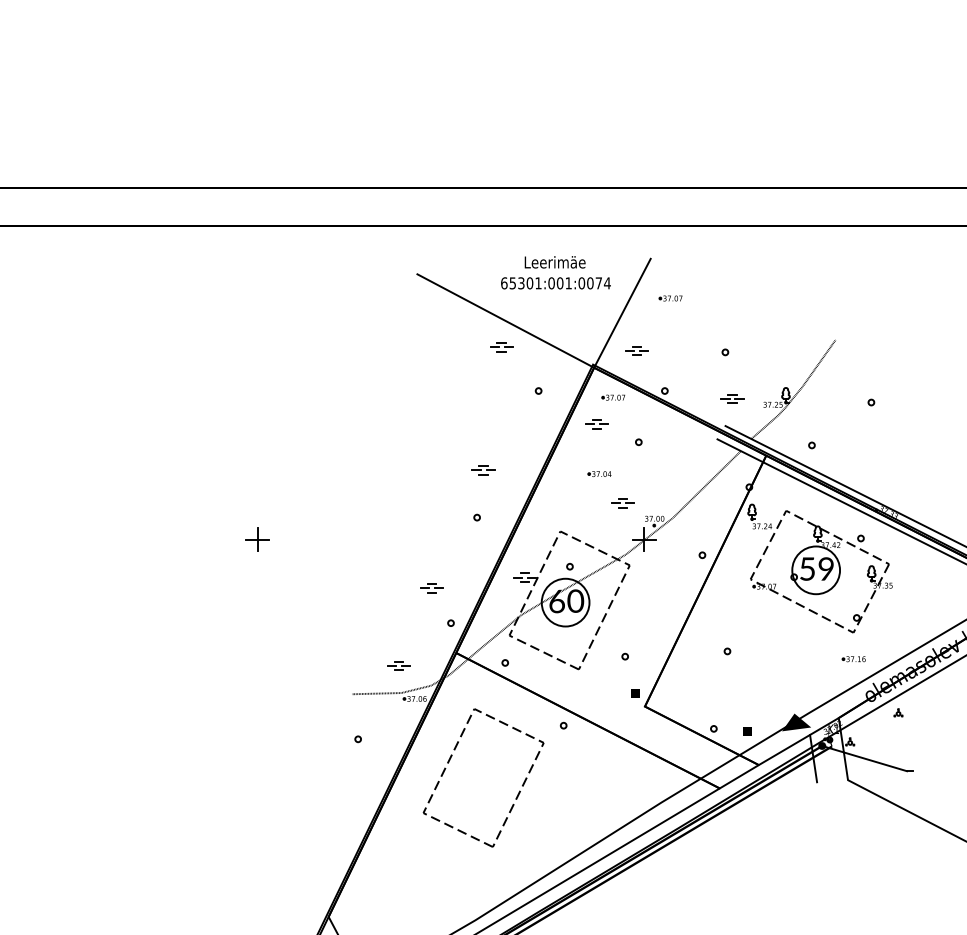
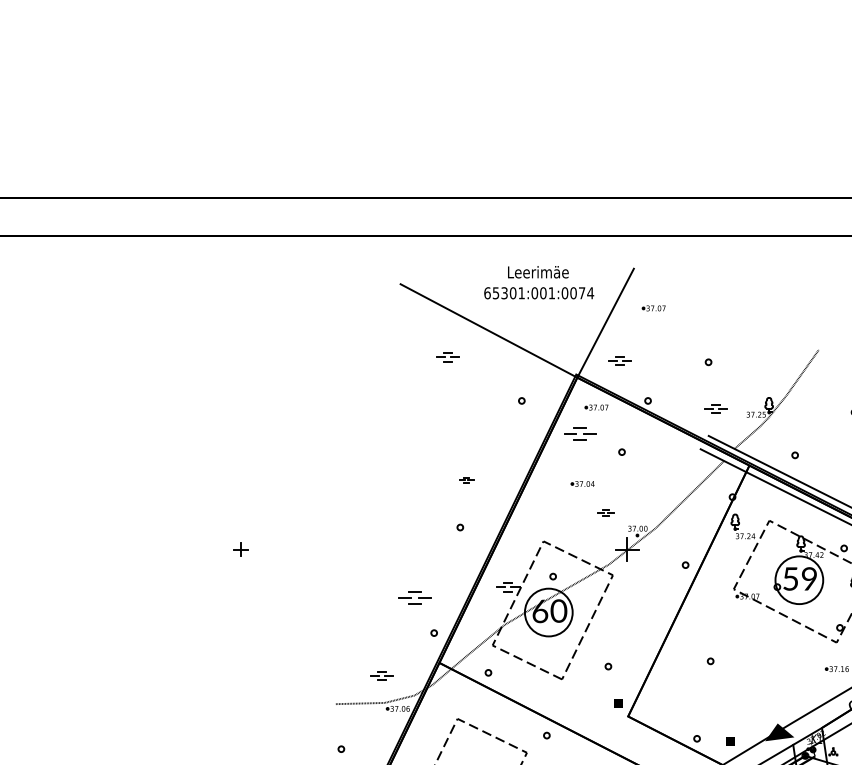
part: (501, 347) -> (447, 357), moved
part: (596, 424) -> (579, 434), size x1.4
part: (483, 470) -> (466, 480), size x0.6
part: (622, 503) -> (605, 513), size x0.7
part: (257, 539) -> (240, 549), size x0.6
part: (431, 588) -> (414, 598), size x1.4

